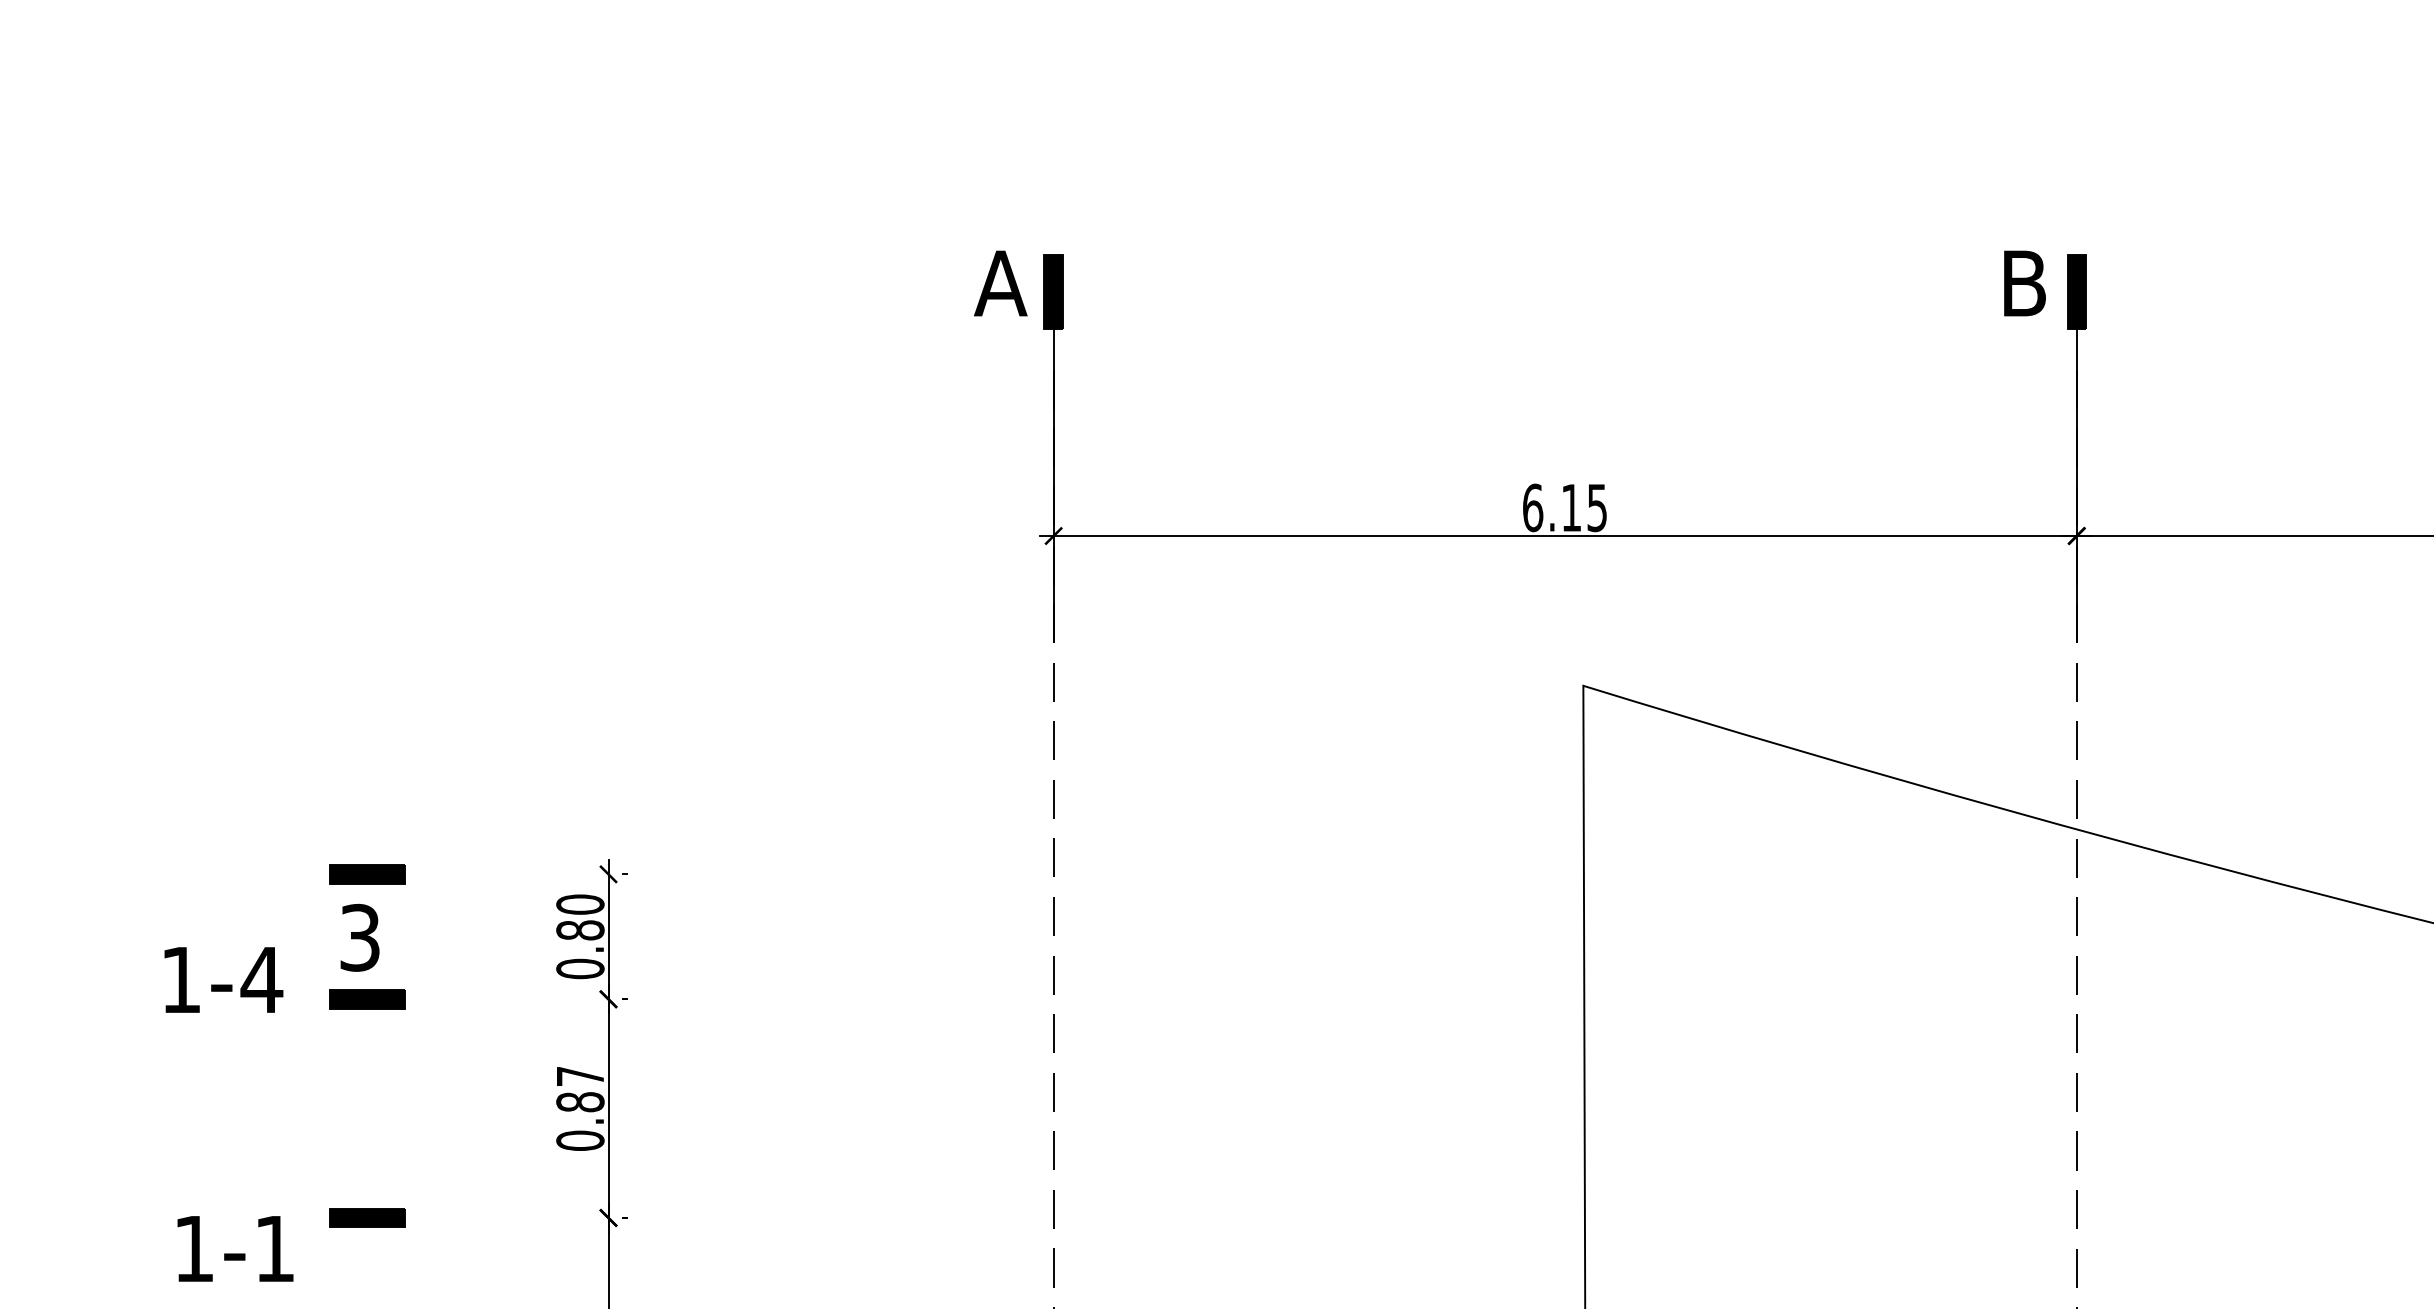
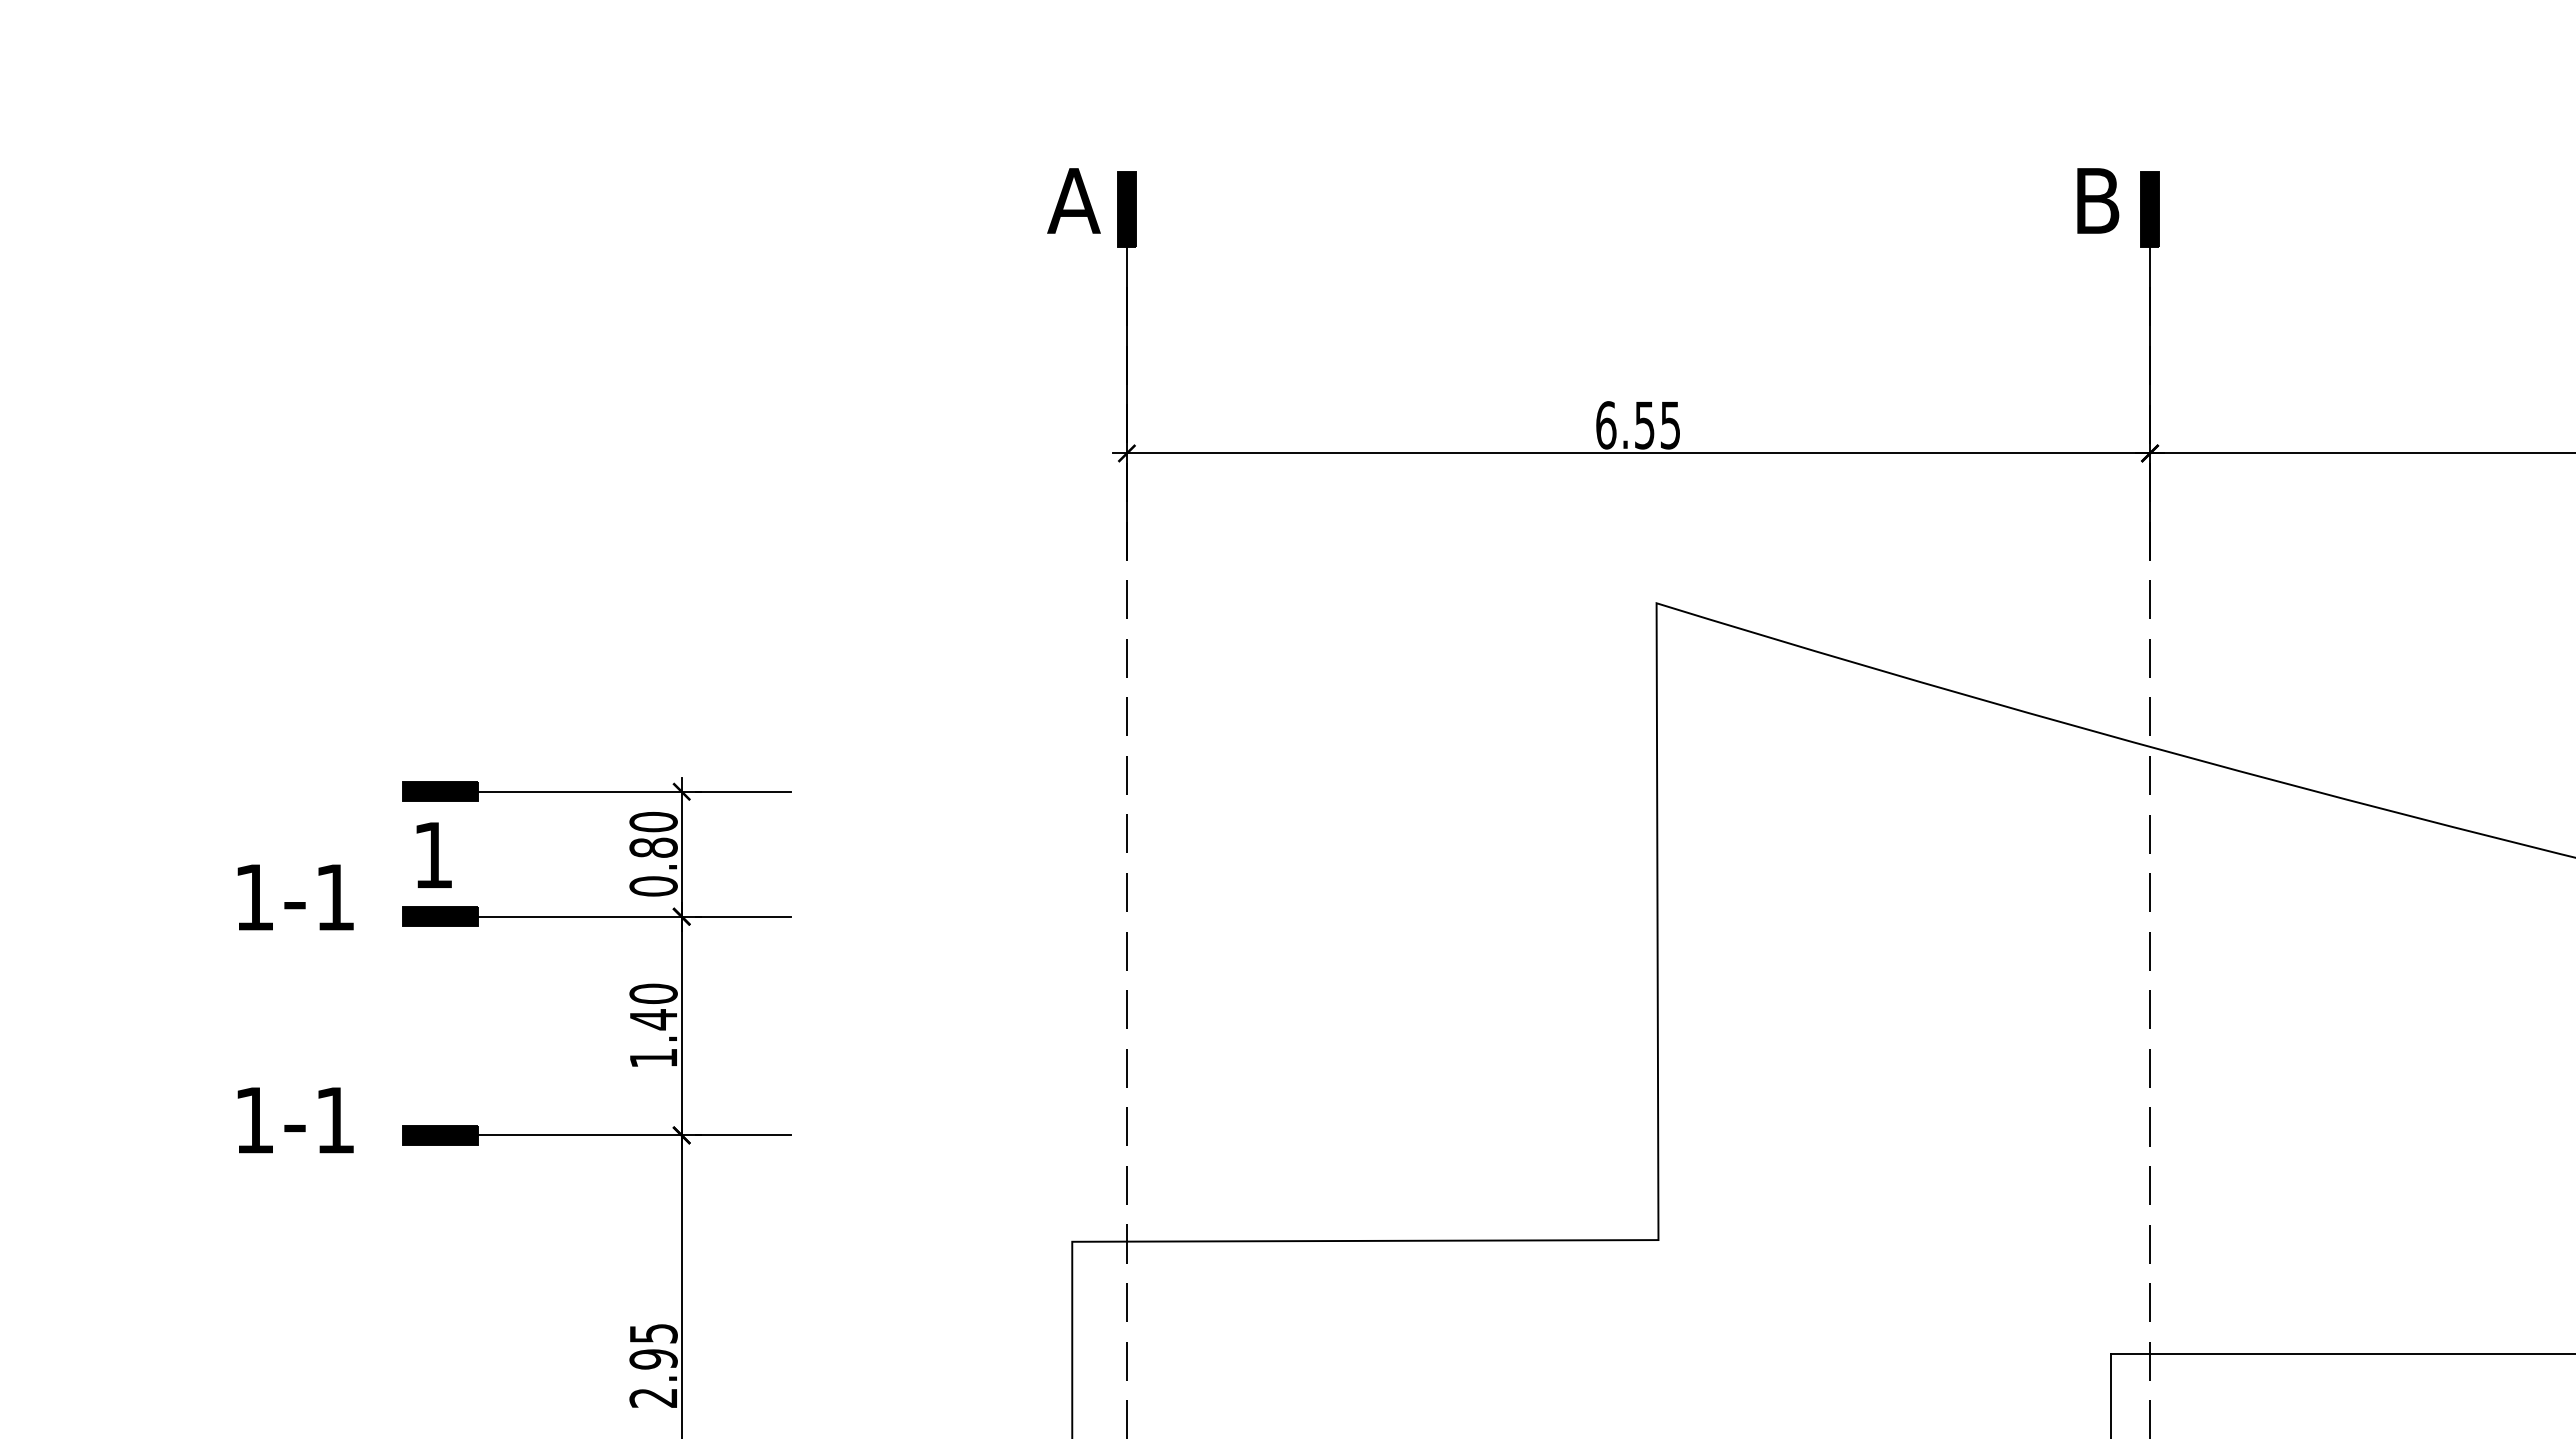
text: (1571, 508) -> (1644, 425), 6.15 -> 6.55
line: (561, 874) -> (634, 791), added
text: (360, 938) -> (433, 855), 3 -> 1
text: (261, 980) -> (334, 897), 1-4 -> 1-1
line: (561, 999) -> (634, 916), added
text: (580, 1108) -> (653, 1025), 0.87 -> 1.40
line: (561, 1218) -> (634, 1135), added
text: (235, 1249) -> (295, 1120), moved

